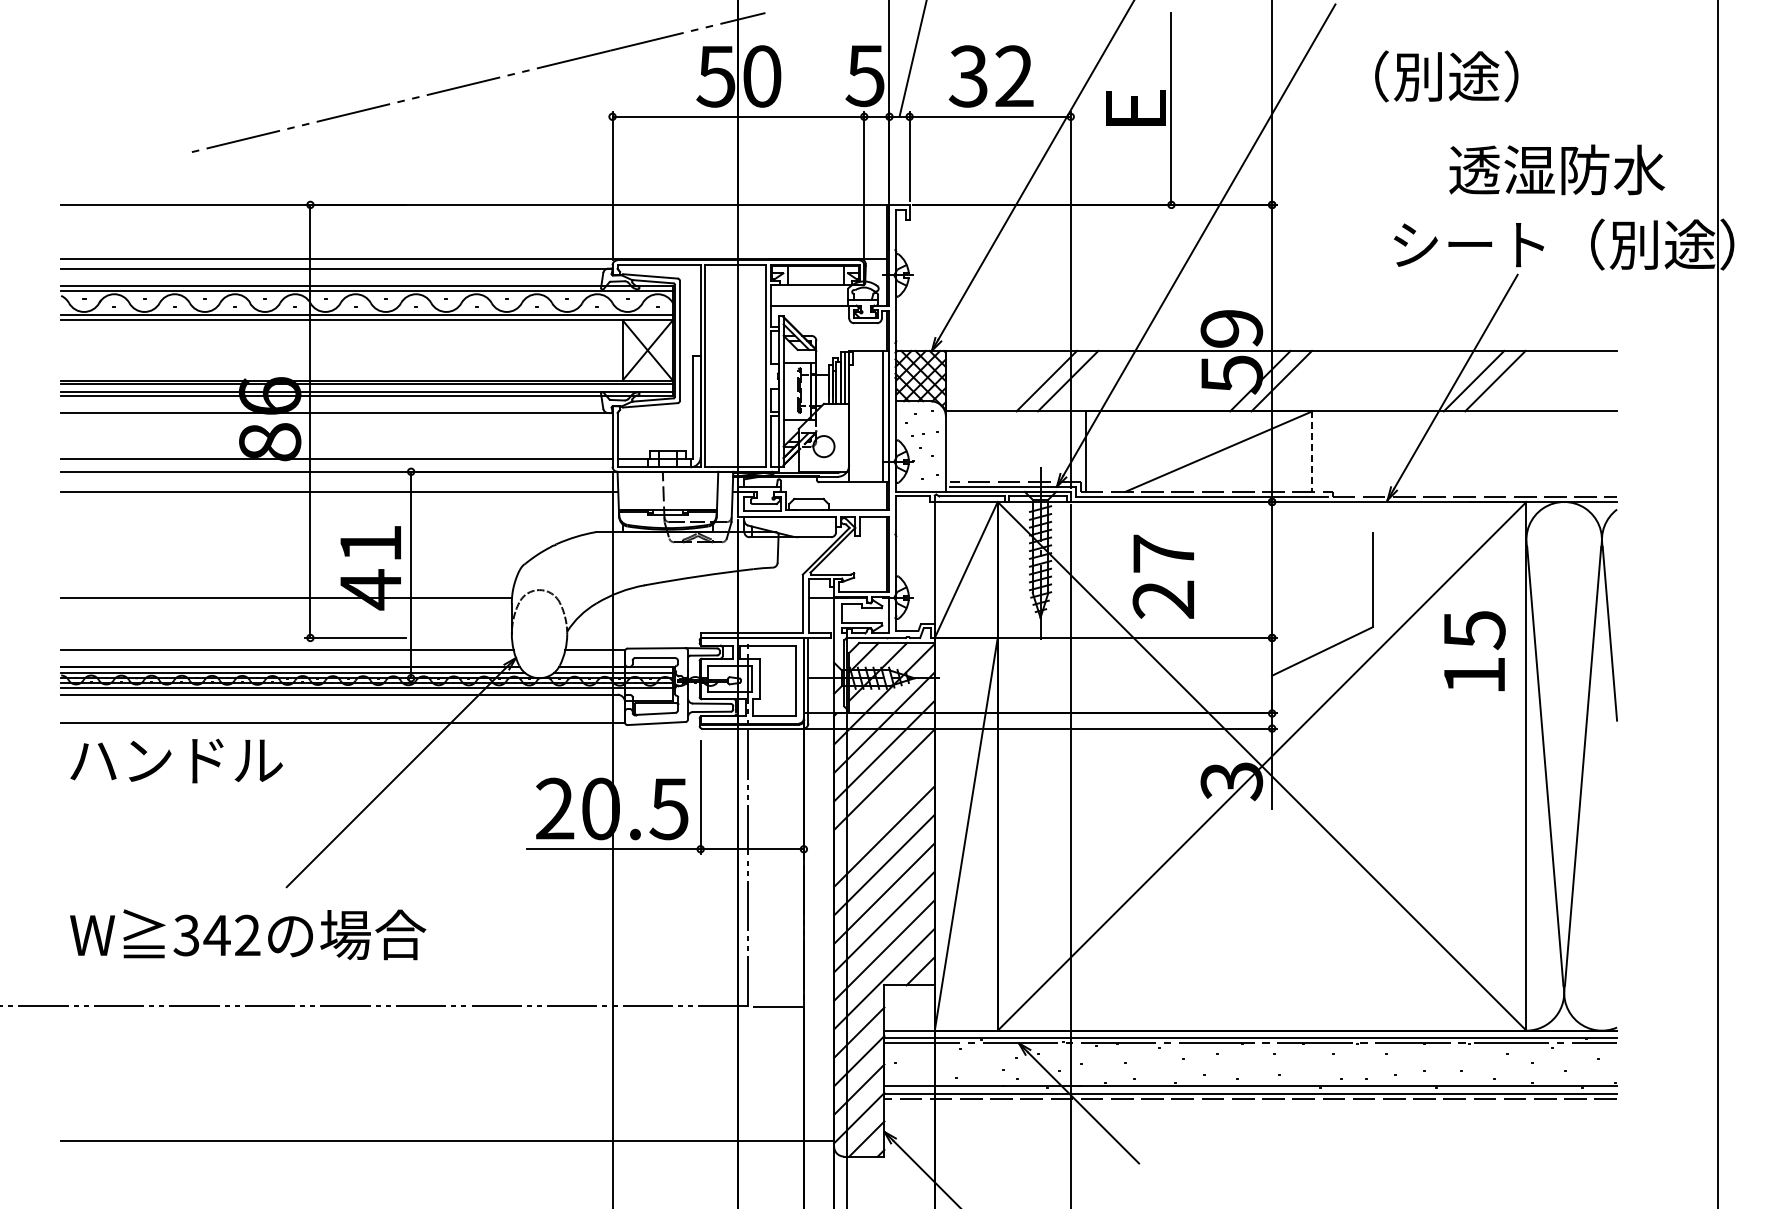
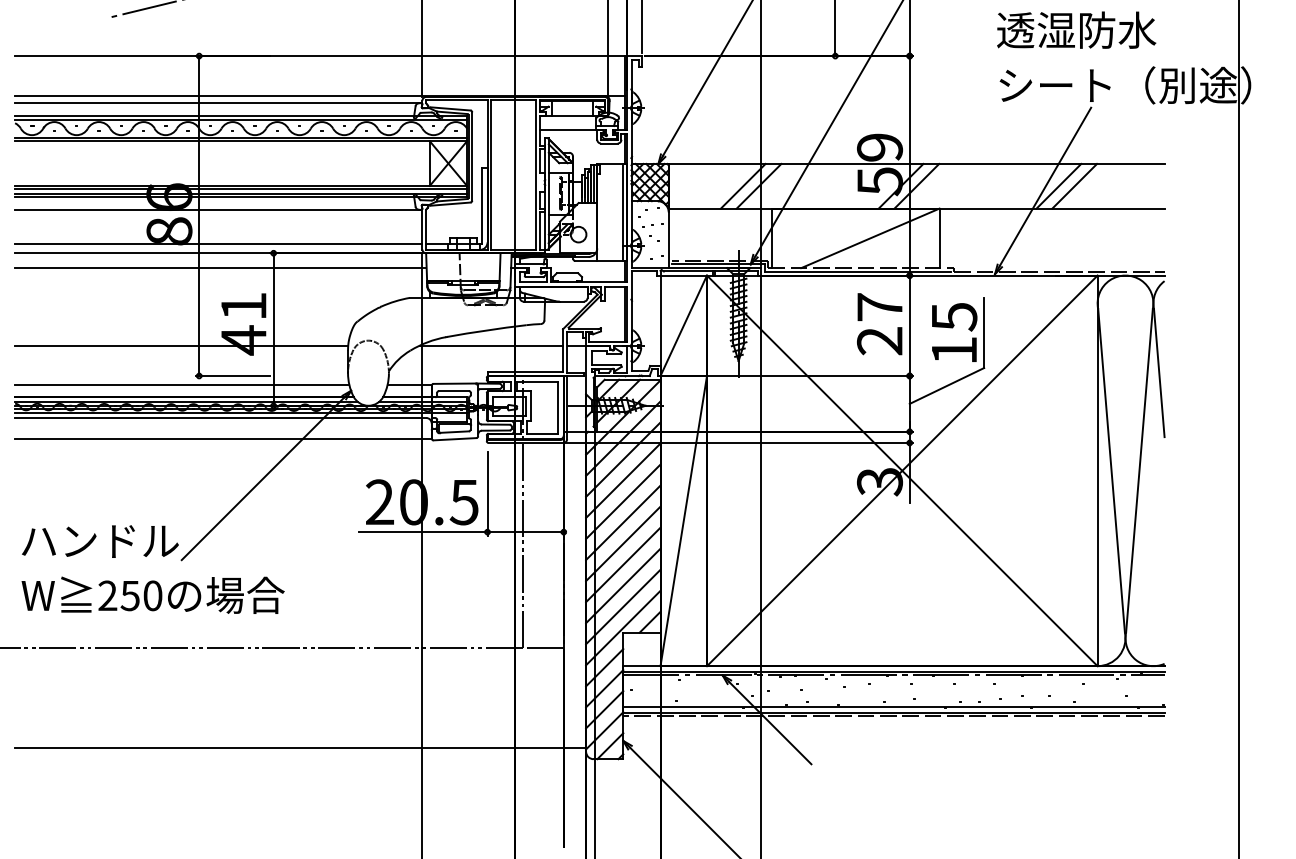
text: (1557, 169) -> (1076, 29), moved
line: (1312, 452) -> (939, 239), dashed -> solid
text: (1162, 576) -> (878, 323), moved
line: (705, 597) -> (491, 346), added
text: (1474, 650) -> (954, 332), moved
text: (176, 760) -> (100, 541), moved
line: (884, 807) -> (623, 501), added
text: (216, 935) -> (129, 595), 342 -> 250

